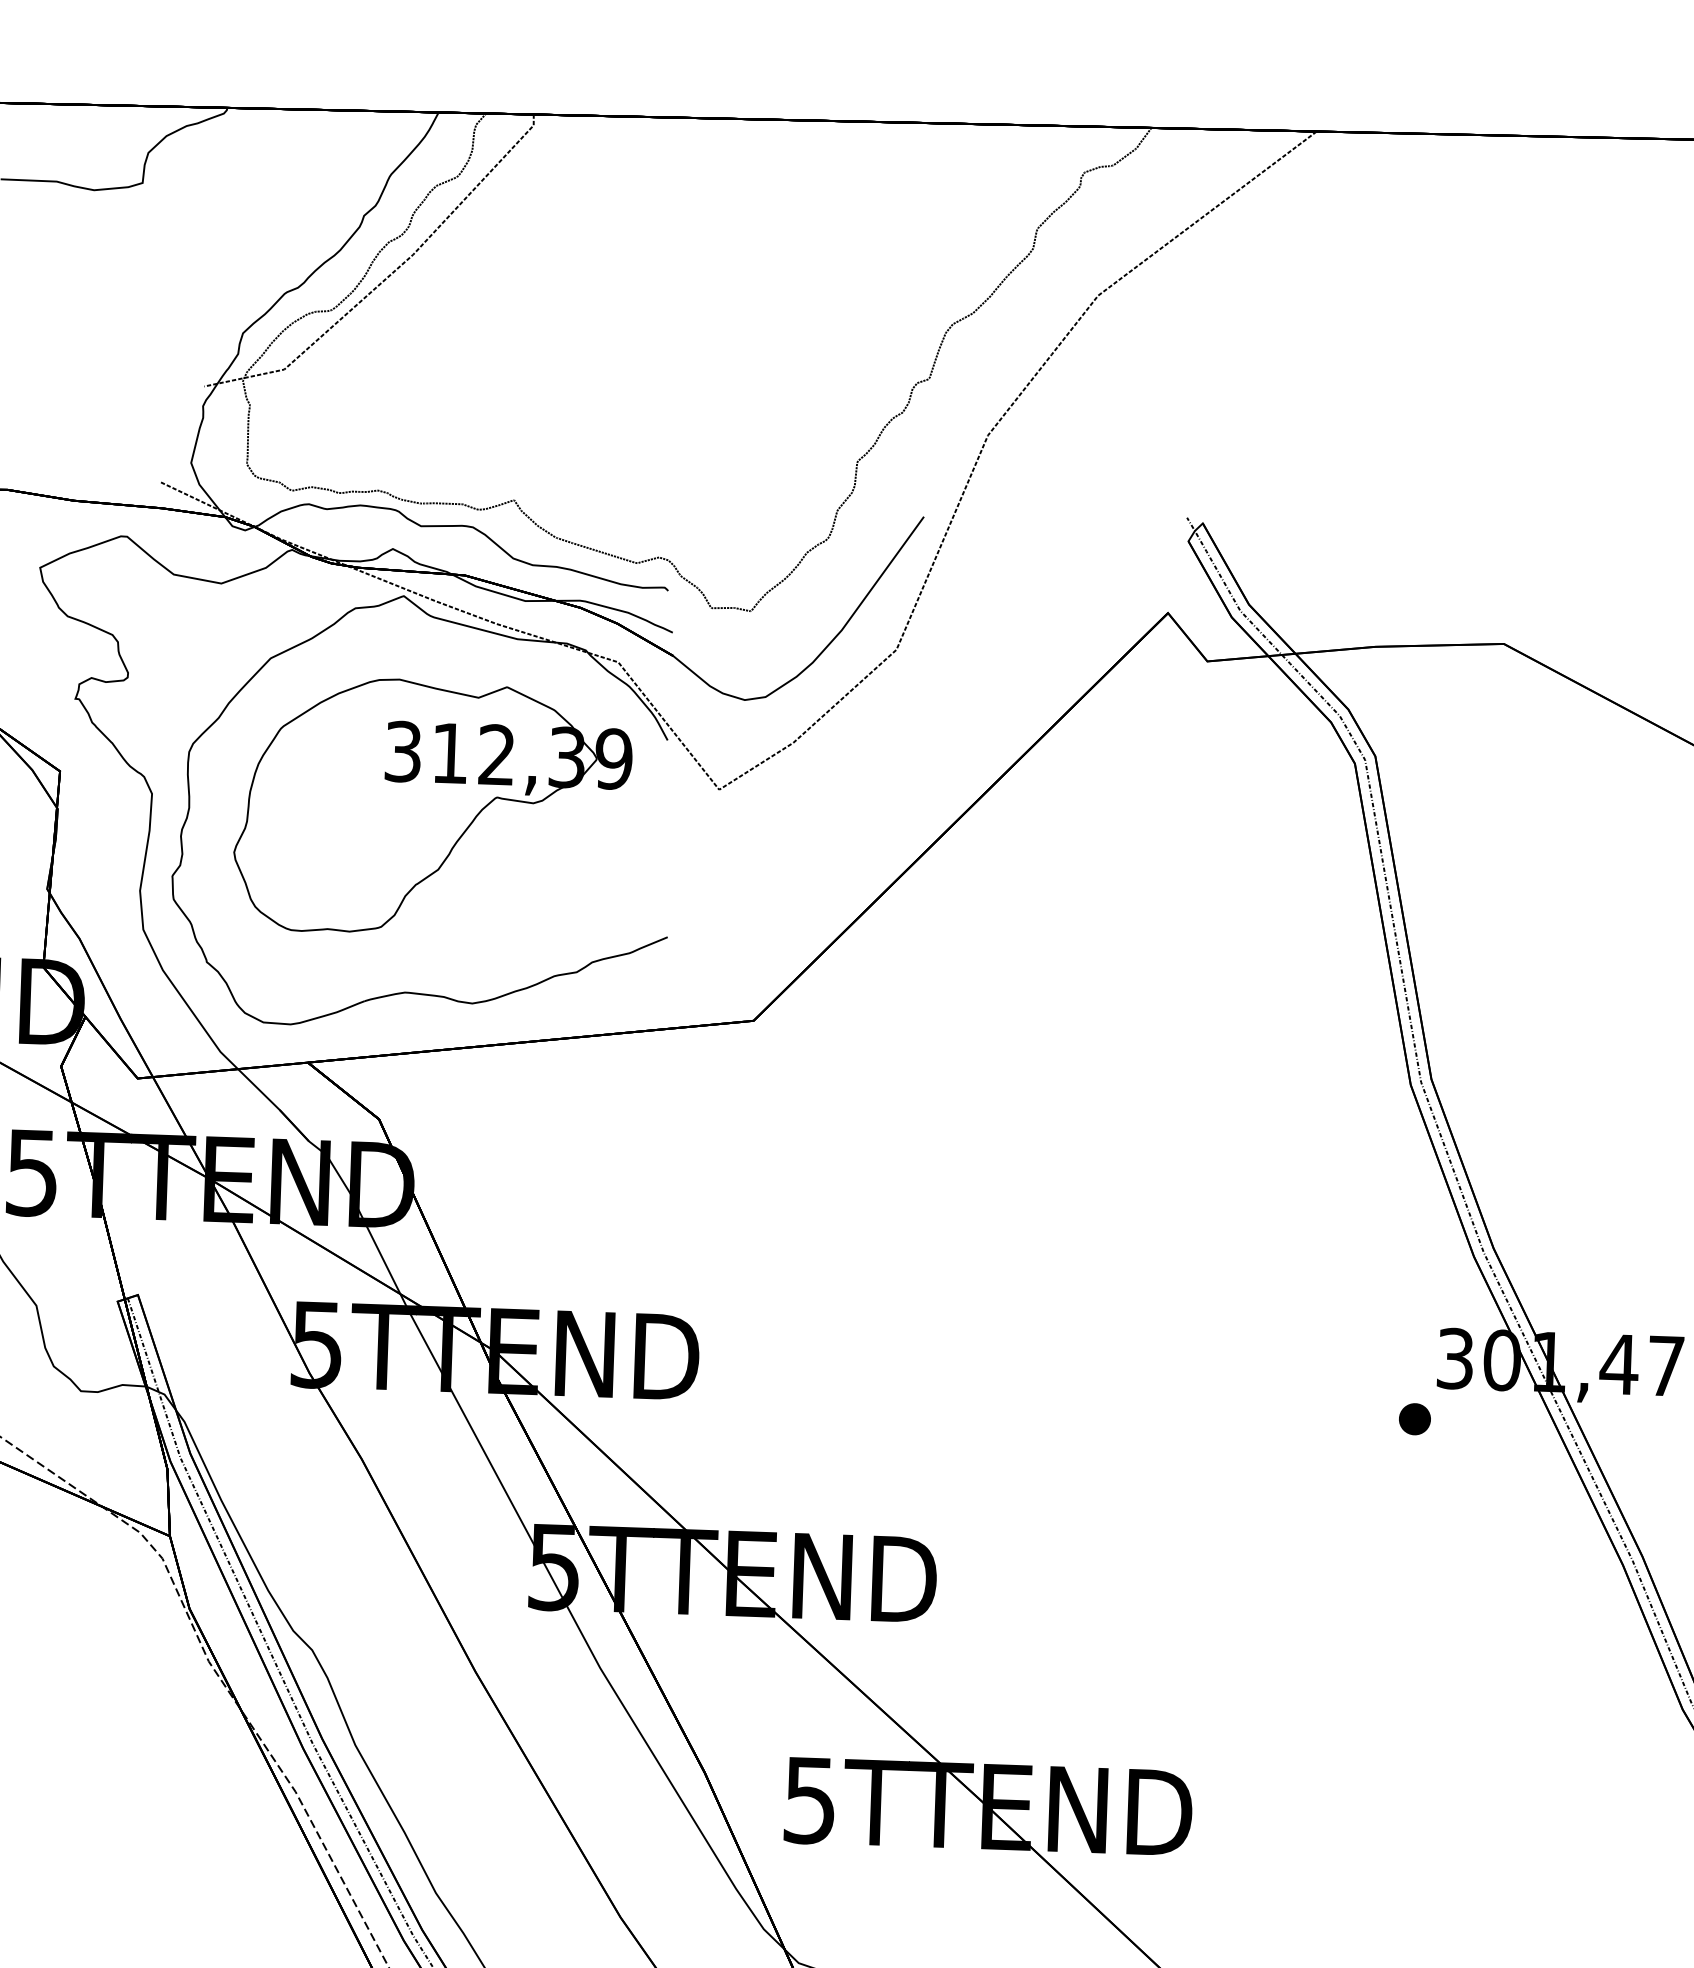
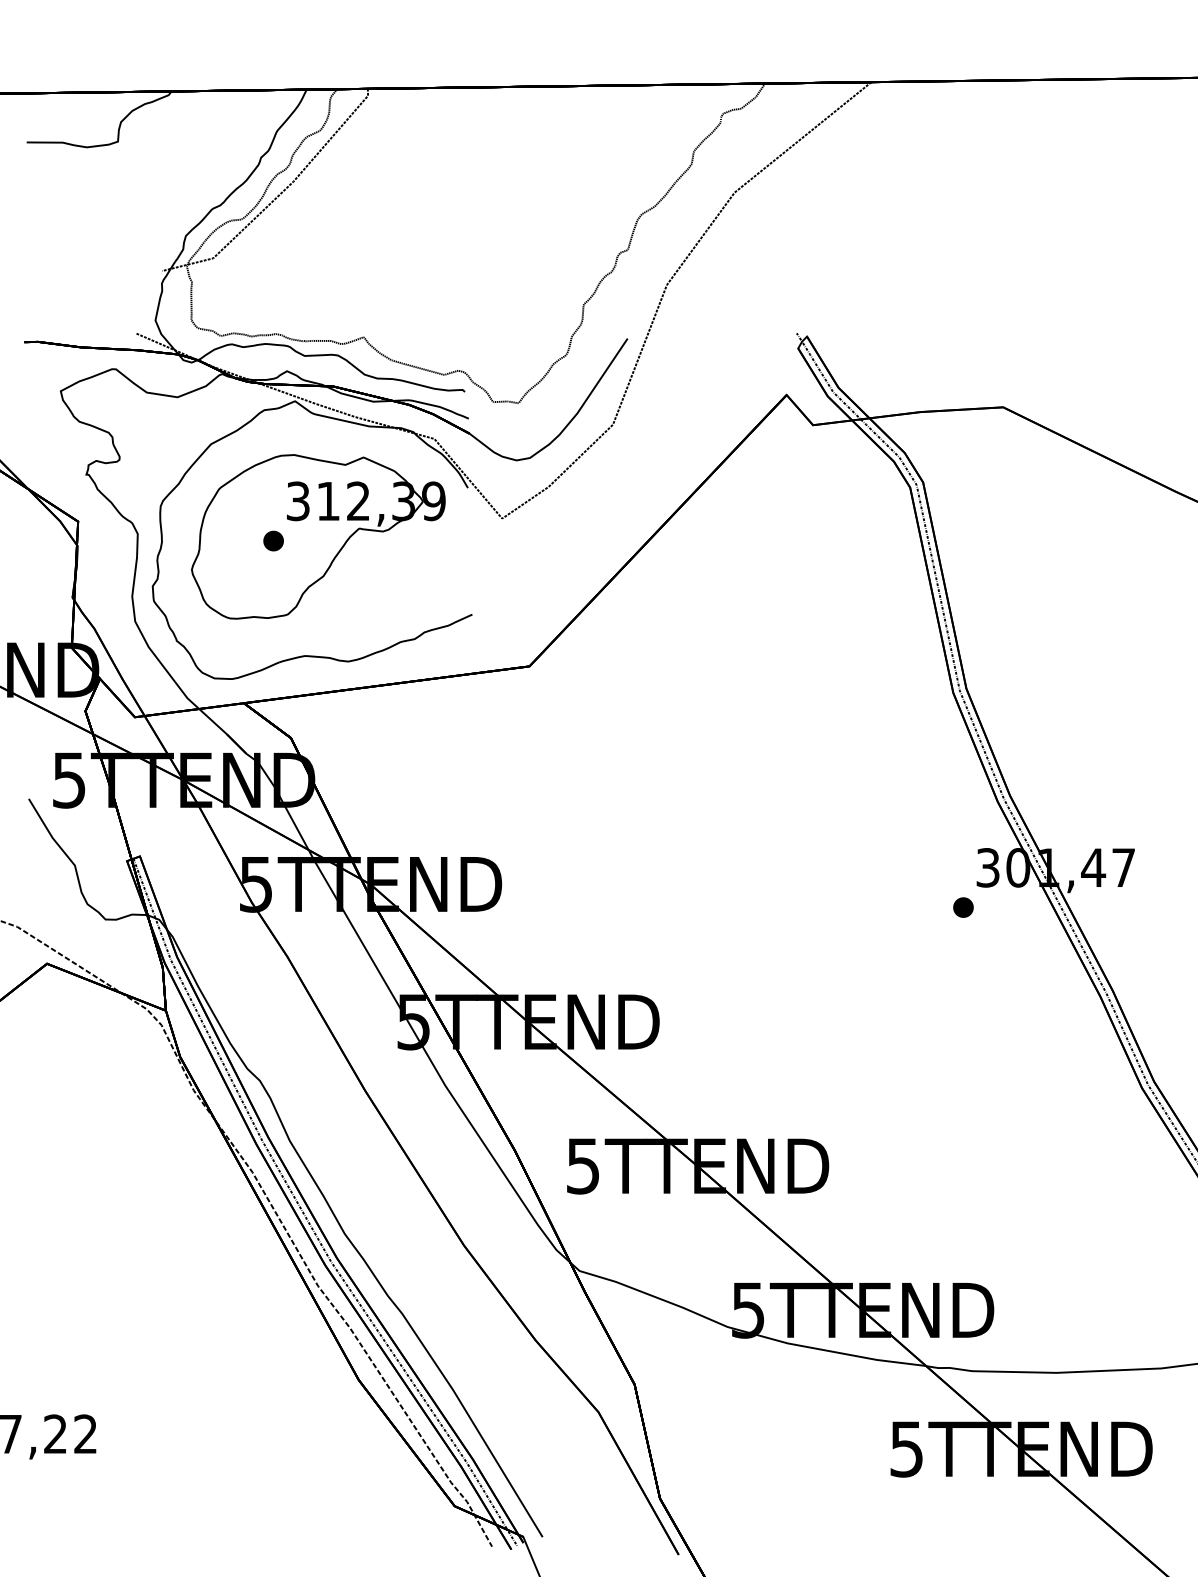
part: (362, 811) -> (273, 540), added

